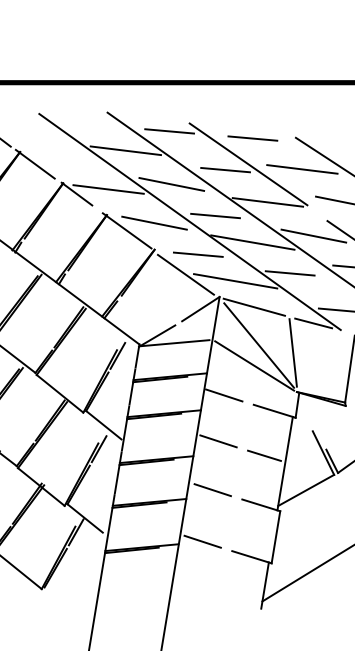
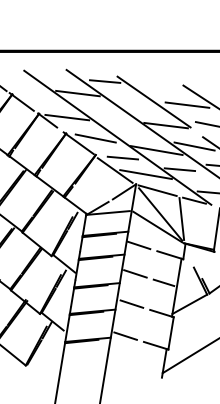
line: (252, 137) -> (156, 85), removed
line: (225, 169) -> (139, 105), removed
line: (171, 184) -> (106, 114), removed
line: (215, 215) -> (133, 133), removed

